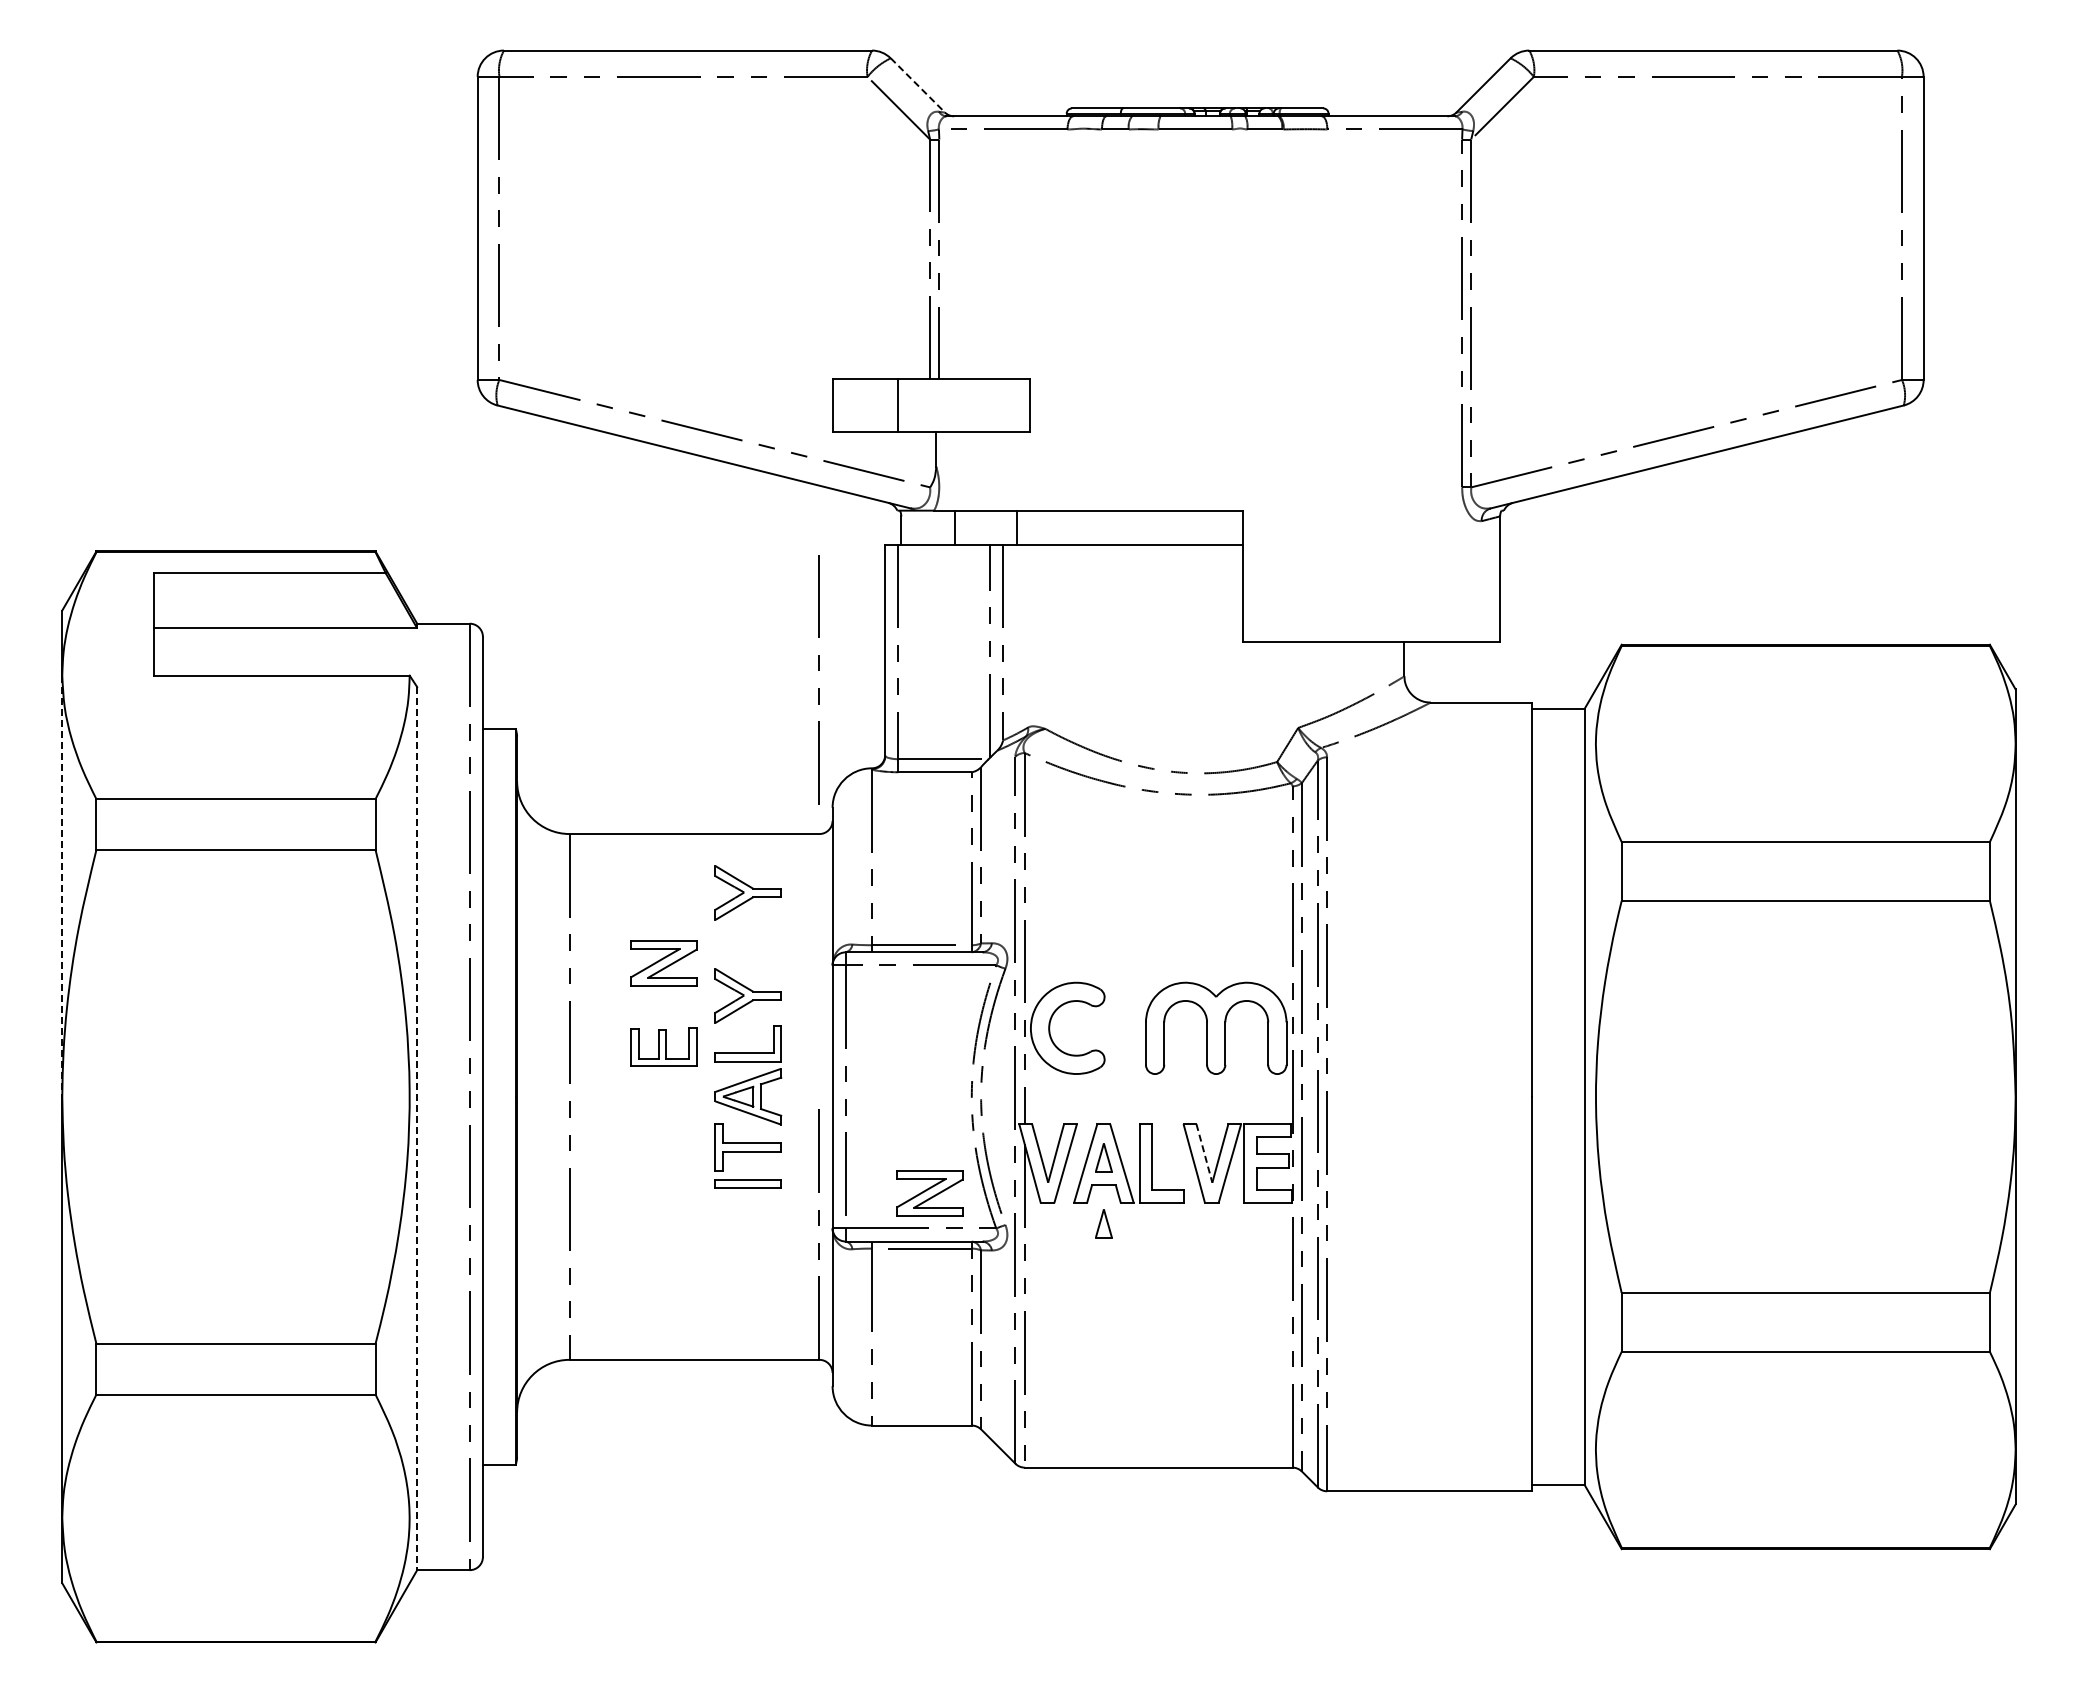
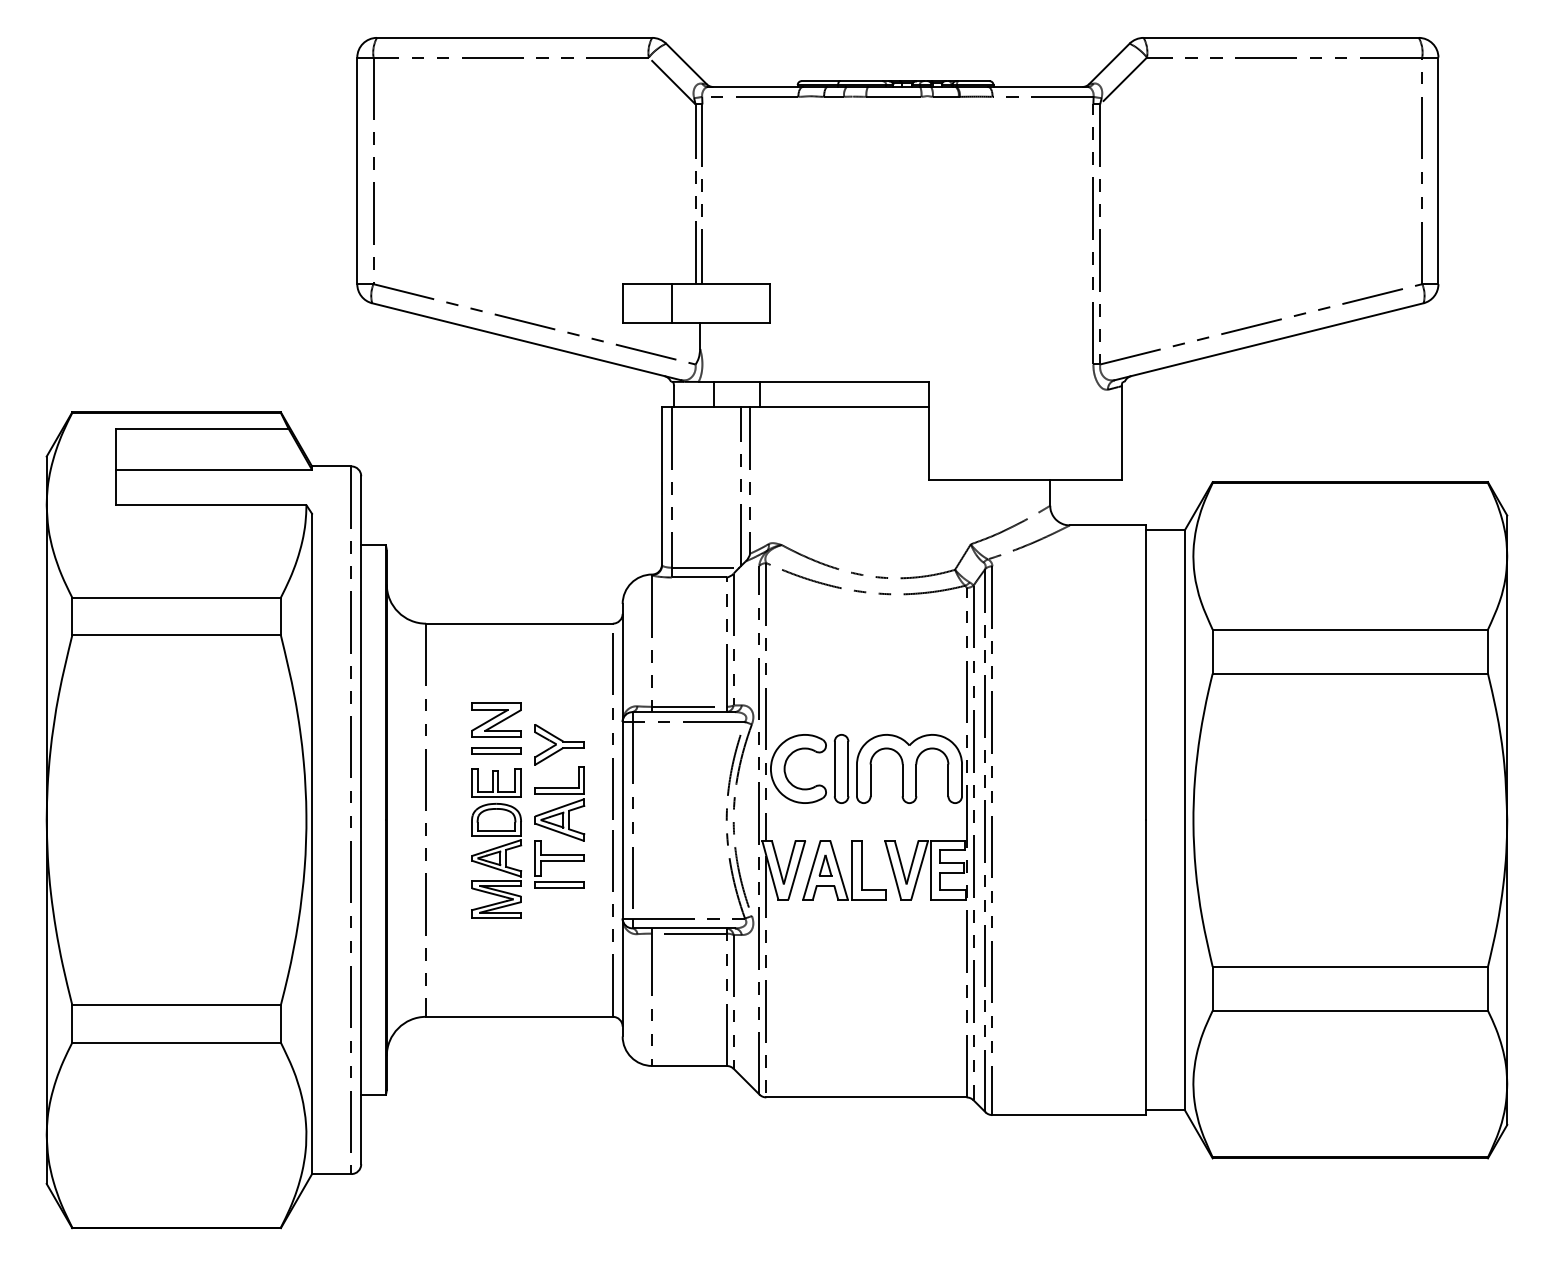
line: (918, 85) -> (686, 64), dashed -> solid
line: (818, 670) -> (612, 719), moved
line: (62, 886) -> (46, 662), dashed -> solid
part: (747, 892) -> (559, 667), removed
part: (663, 1003) -> (496, 750), added
part: (1125, 1027) -> (841, 768), added
line: (417, 1128) -> (312, 843), dashed -> solid
part: (663, 1151) -> (496, 861), added
line: (1204, 1154) -> (900, 863), dashed -> solid
part: (929, 1193) -> (695, 892), removed
part: (1103, 1223) -> (825, 914), removed

